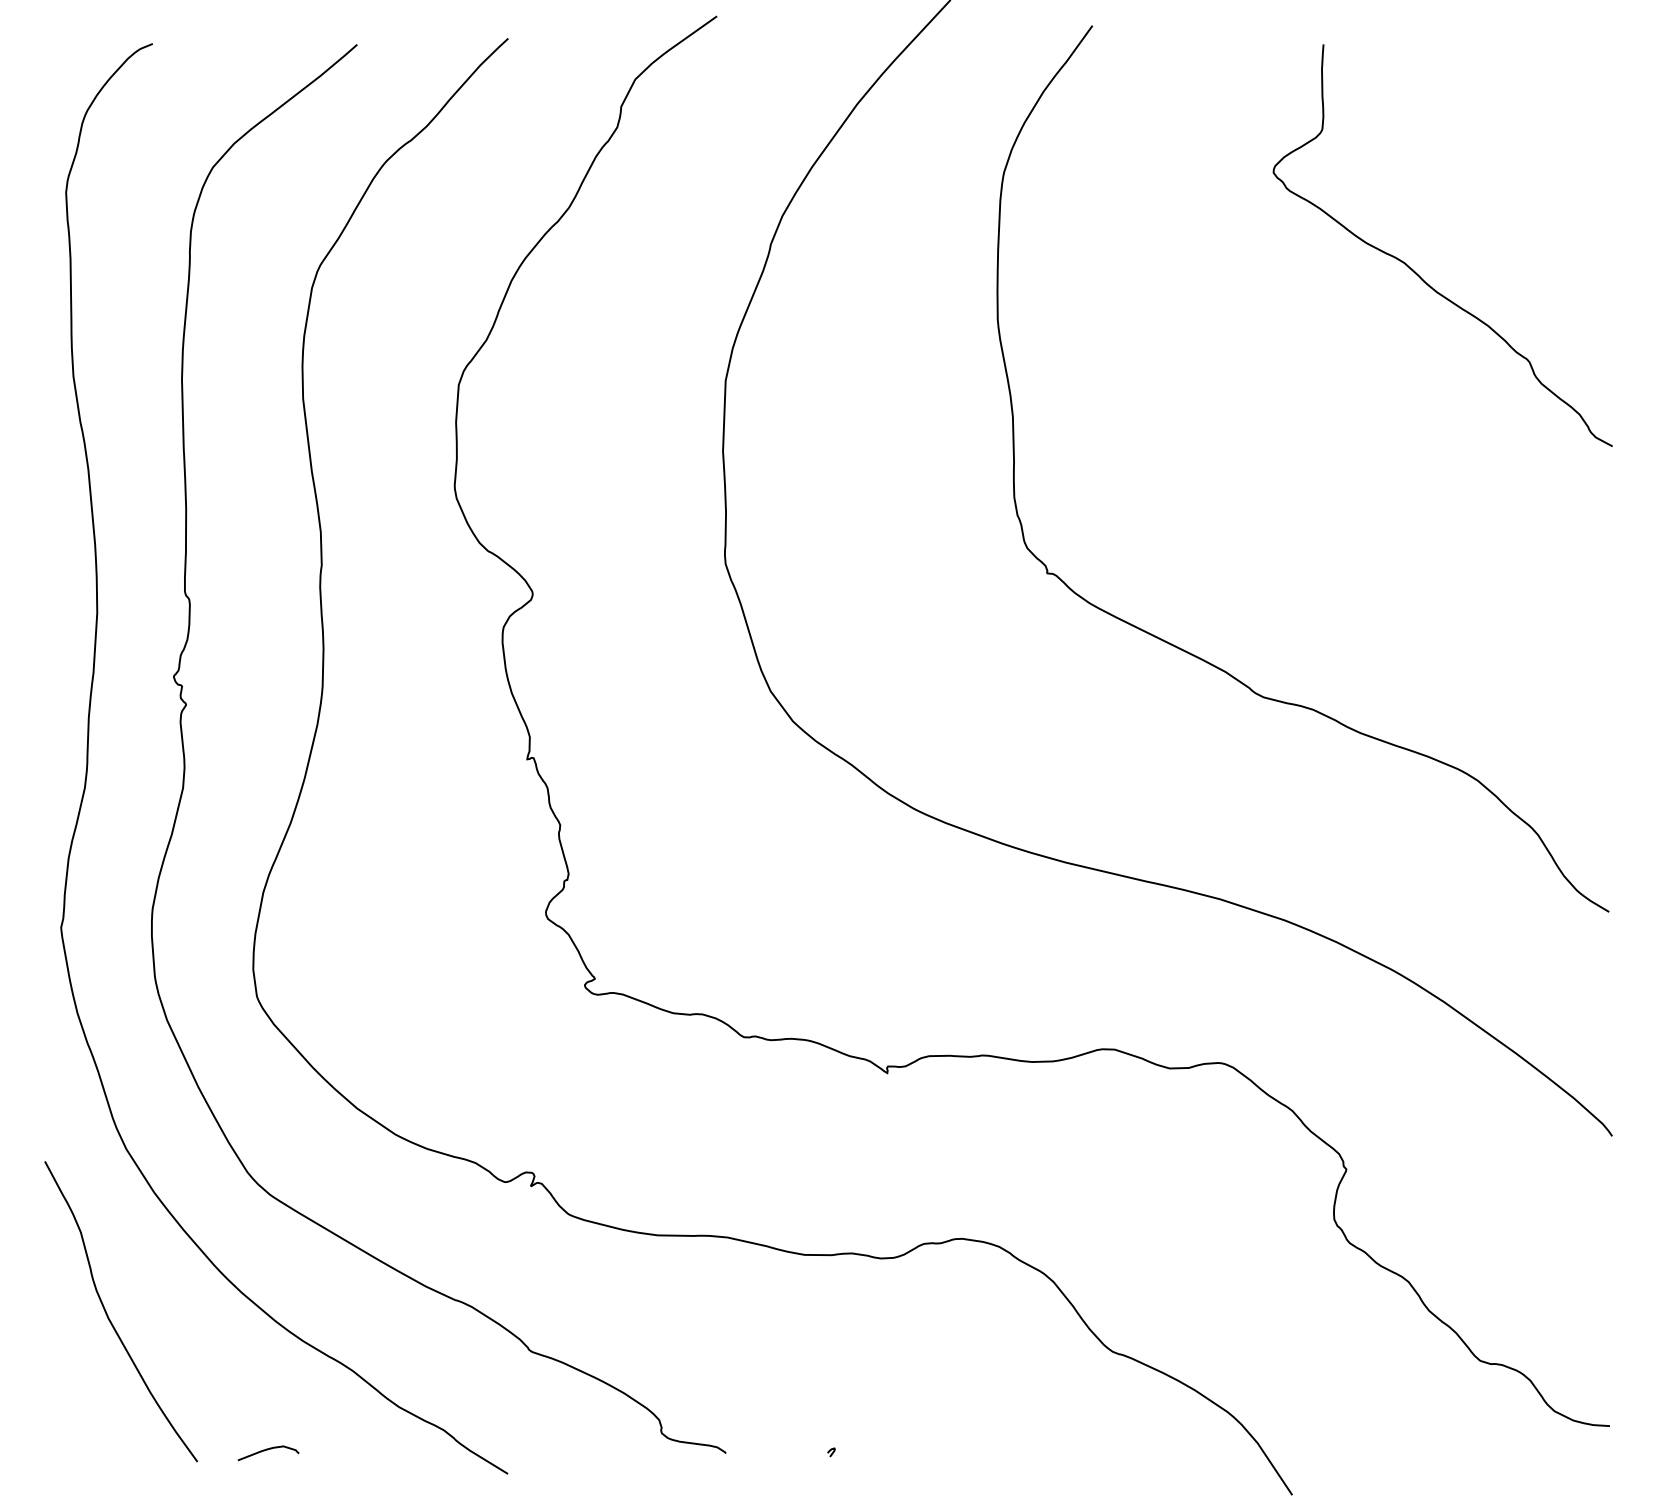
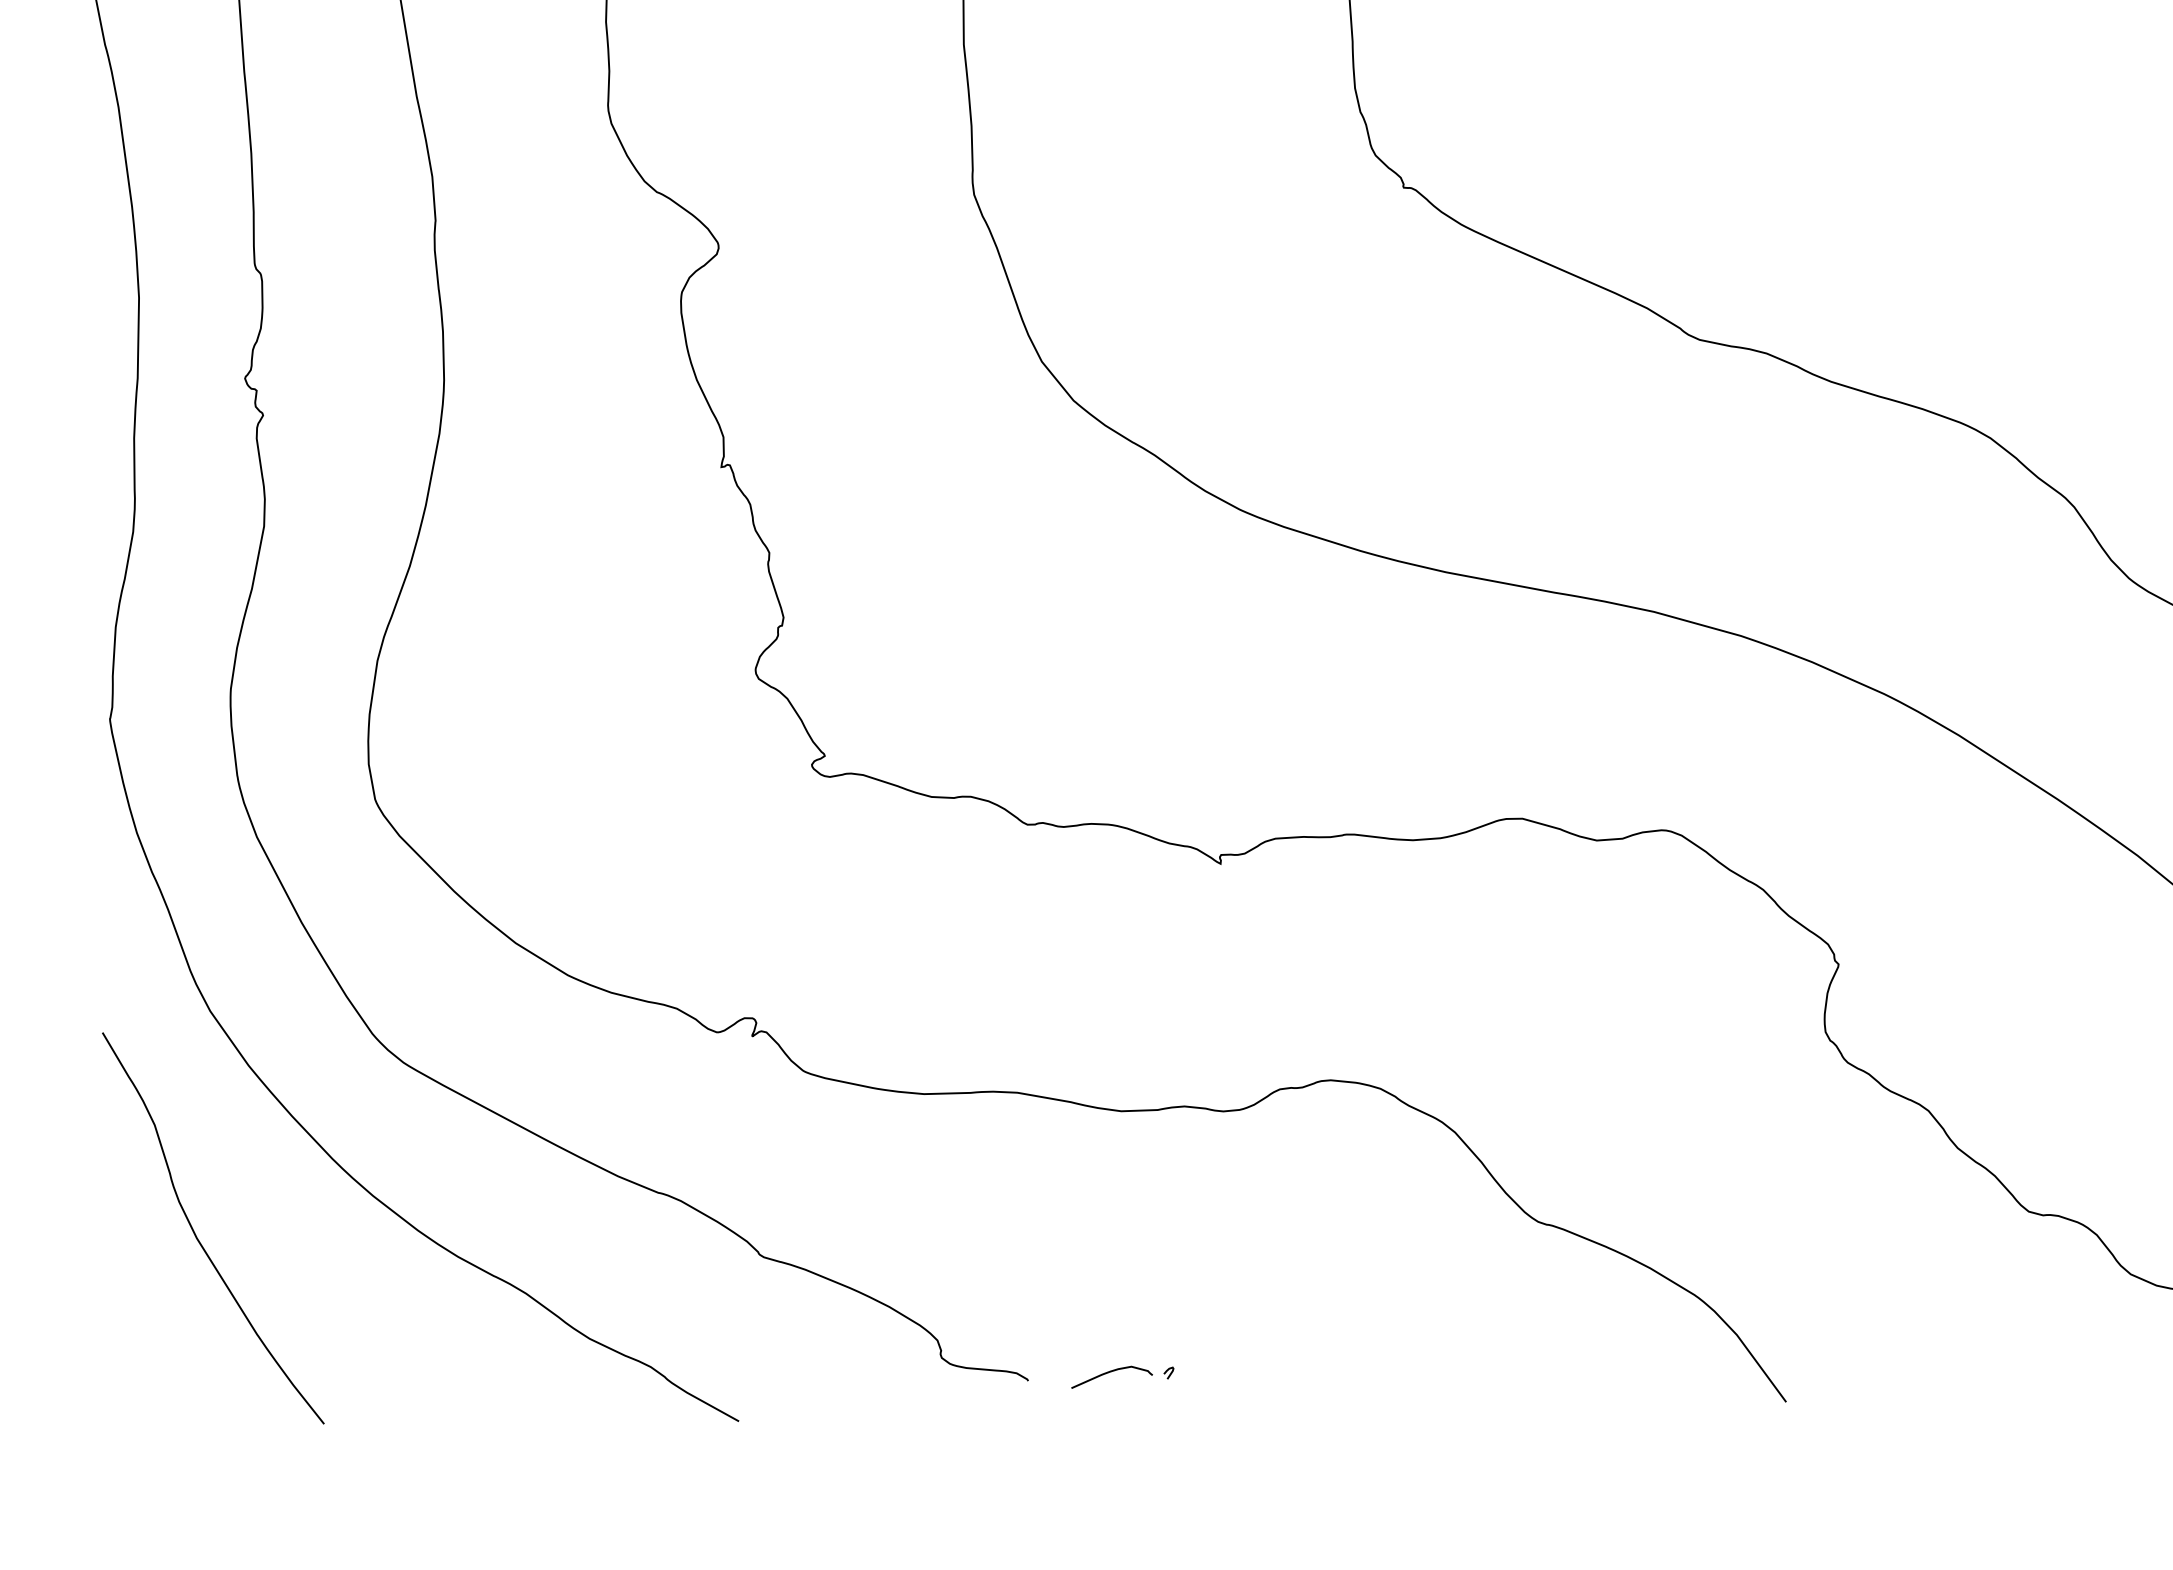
curve: (267, 1450) -> (1110, 1373), moved

